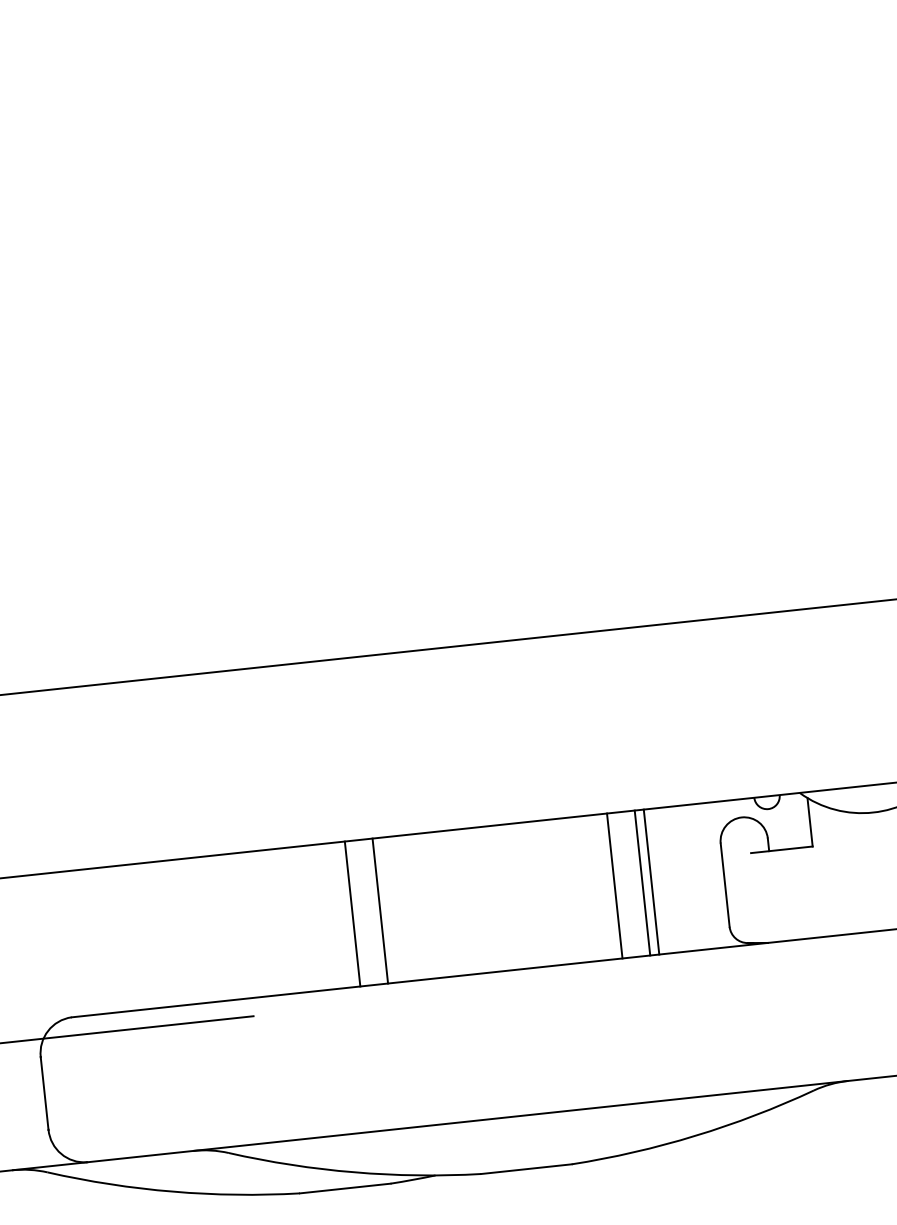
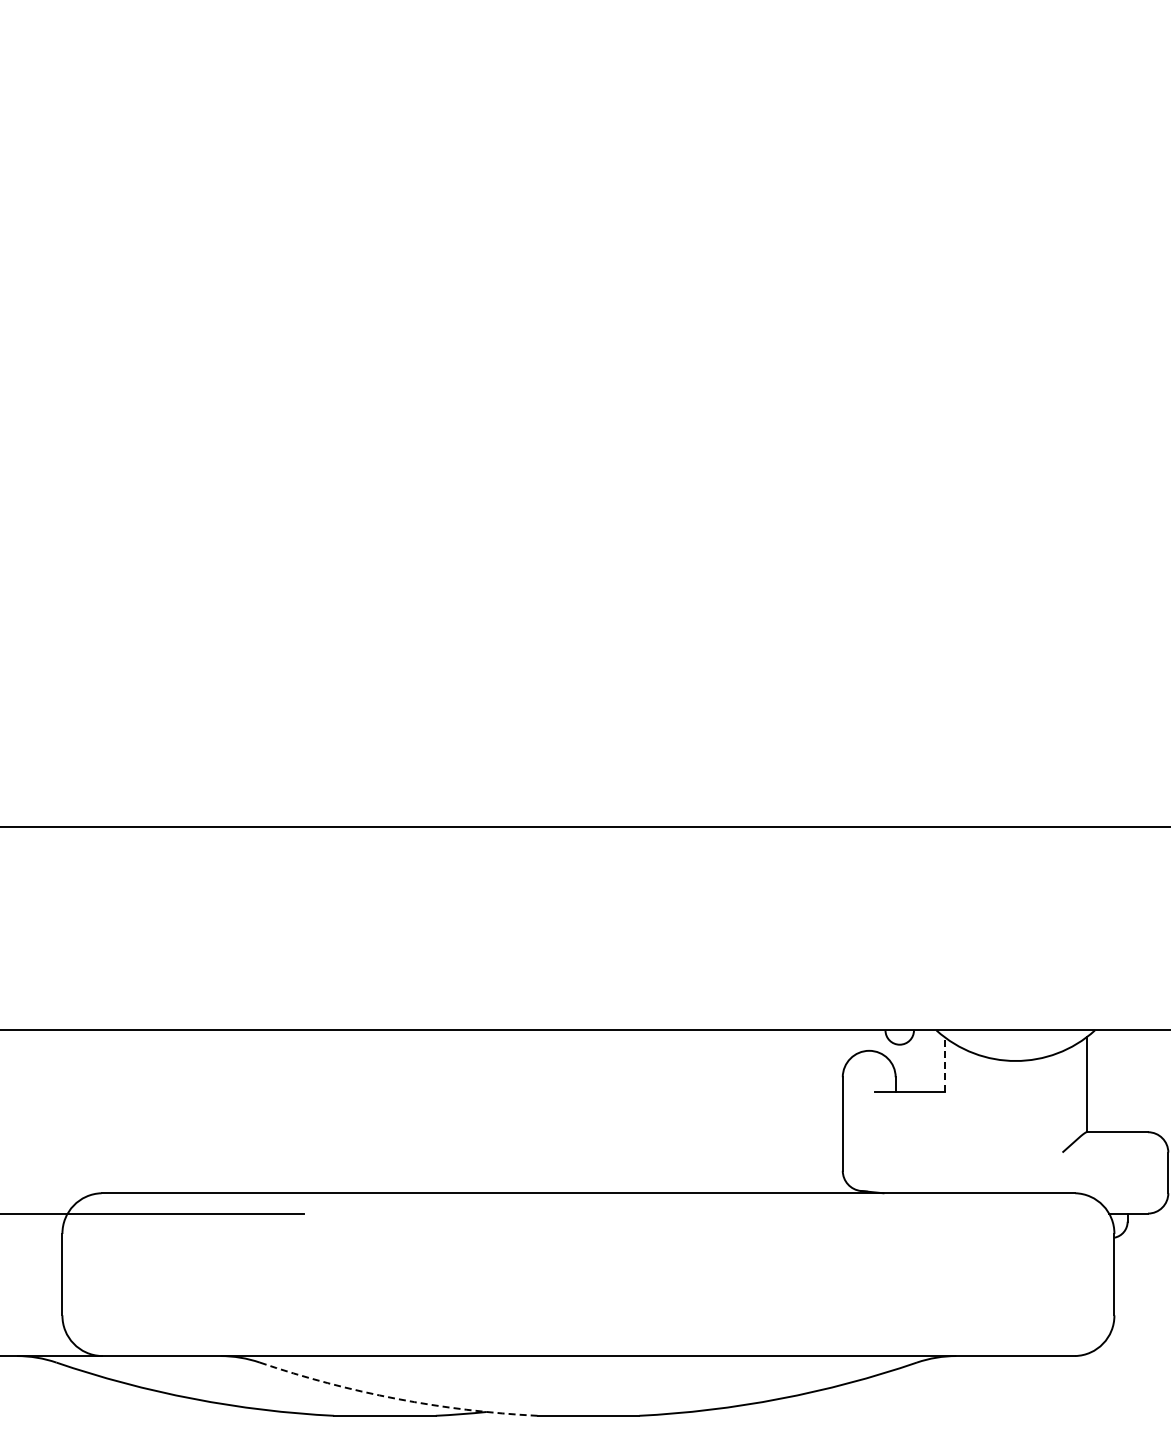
line: (809, 821) -> (944, 1063), solid -> dashed
line: (651, 881) -> (761, 1111), removed
line: (642, 882) -> (751, 1111), removed
line: (615, 885) -> (720, 1111), removed
line: (380, 910) -> (456, 1111), removed
line: (352, 913) -> (425, 1111), removed
arc: (353, 1172) -> (396, 1398), solid -> dashed

